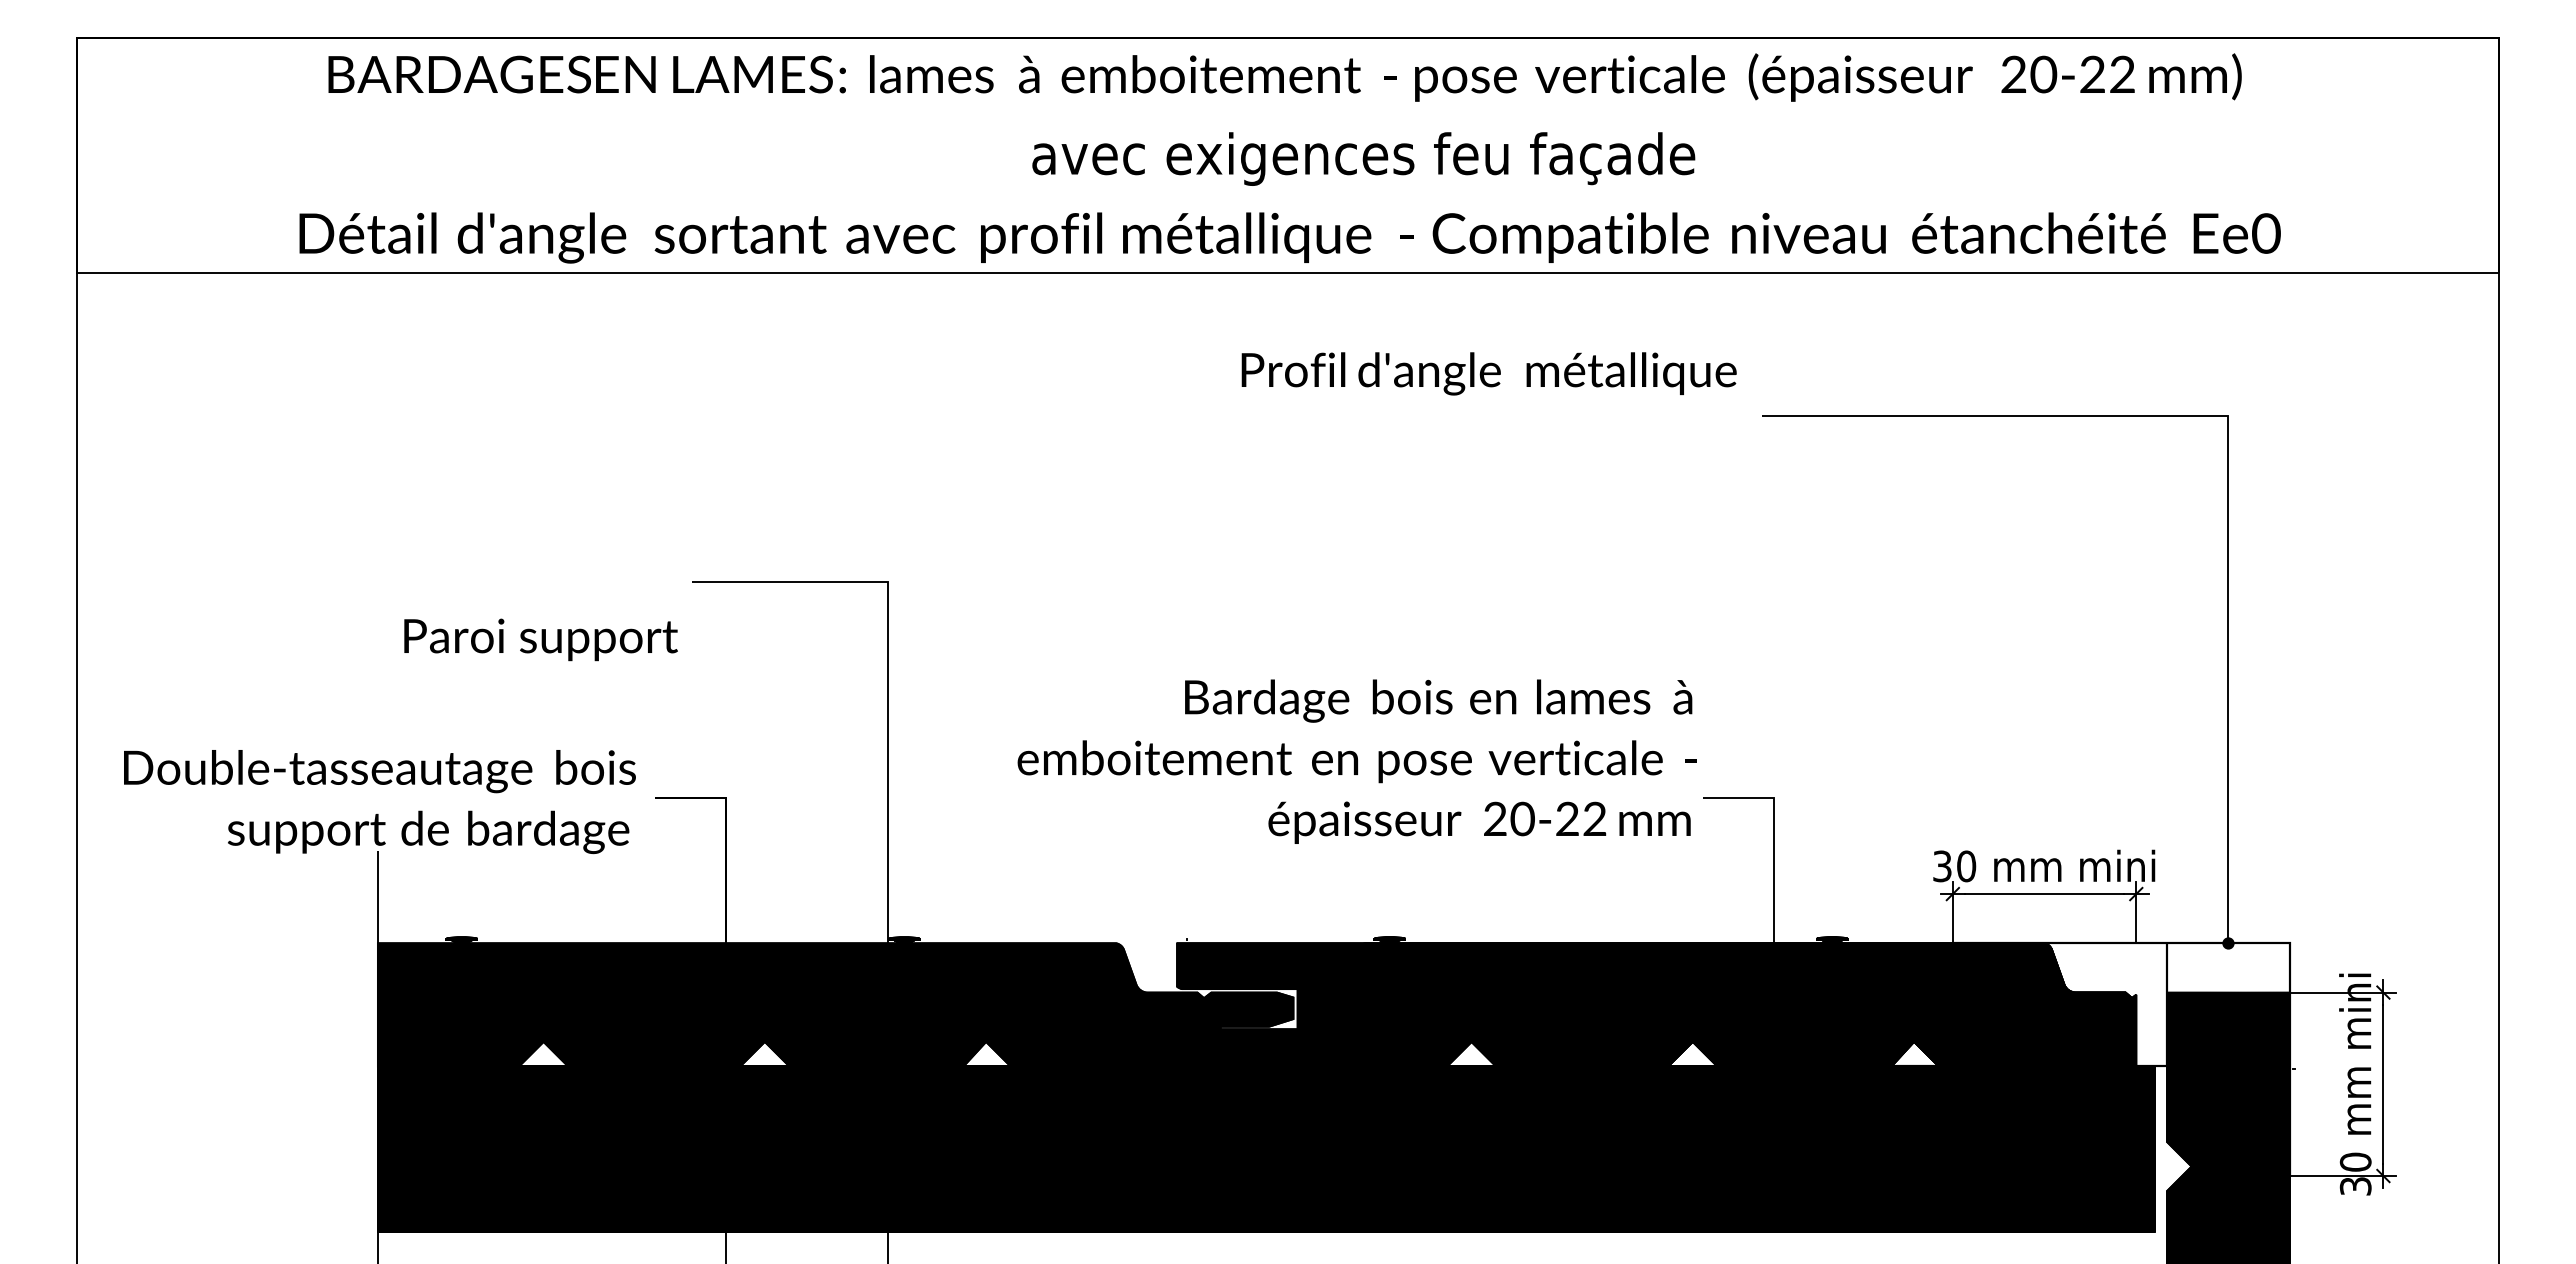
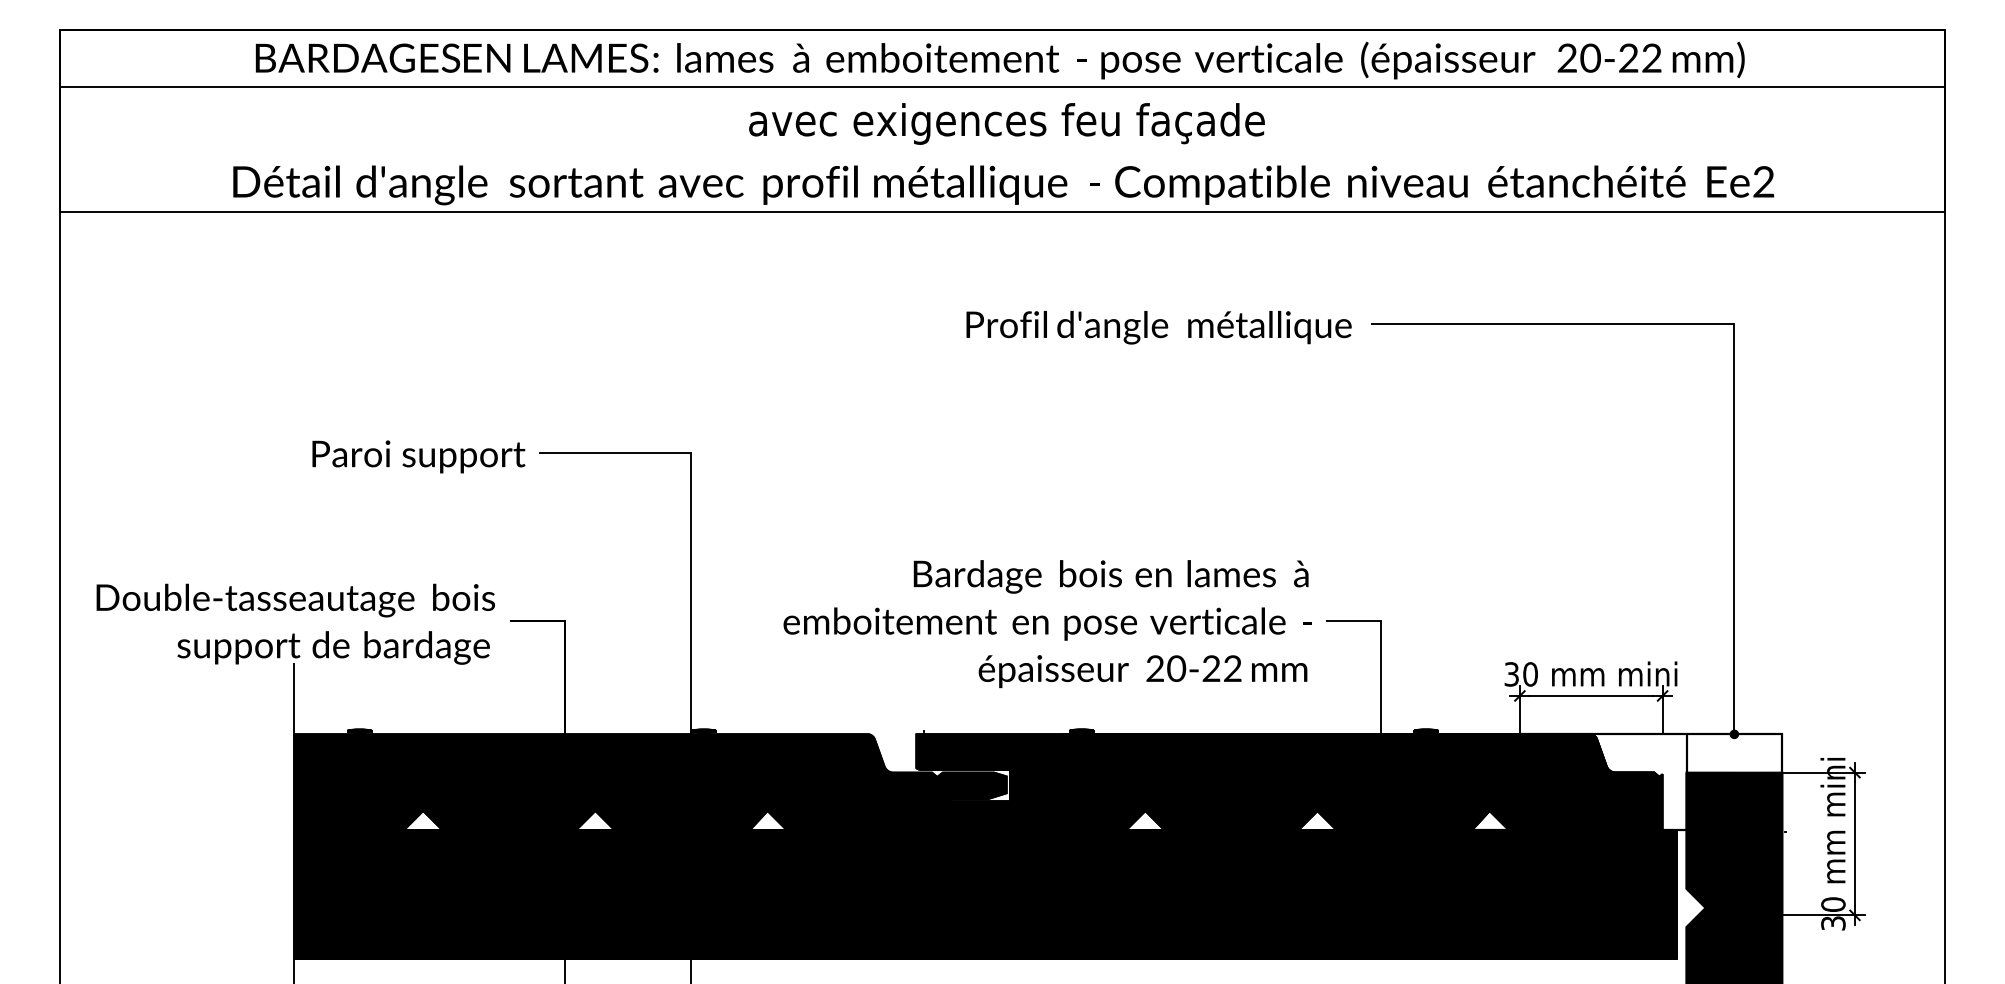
line: (1287, 111) -> (1002, 86), added
text: (1363, 158) -> (1006, 123), moved
text: (2266, 233) -> (1763, 181), Ee0 -> Ee2
text: (1488, 373) -> (1158, 327), moved
text: (540, 639) -> (418, 456), moved
text: (1356, 761) -> (1047, 623), moved

